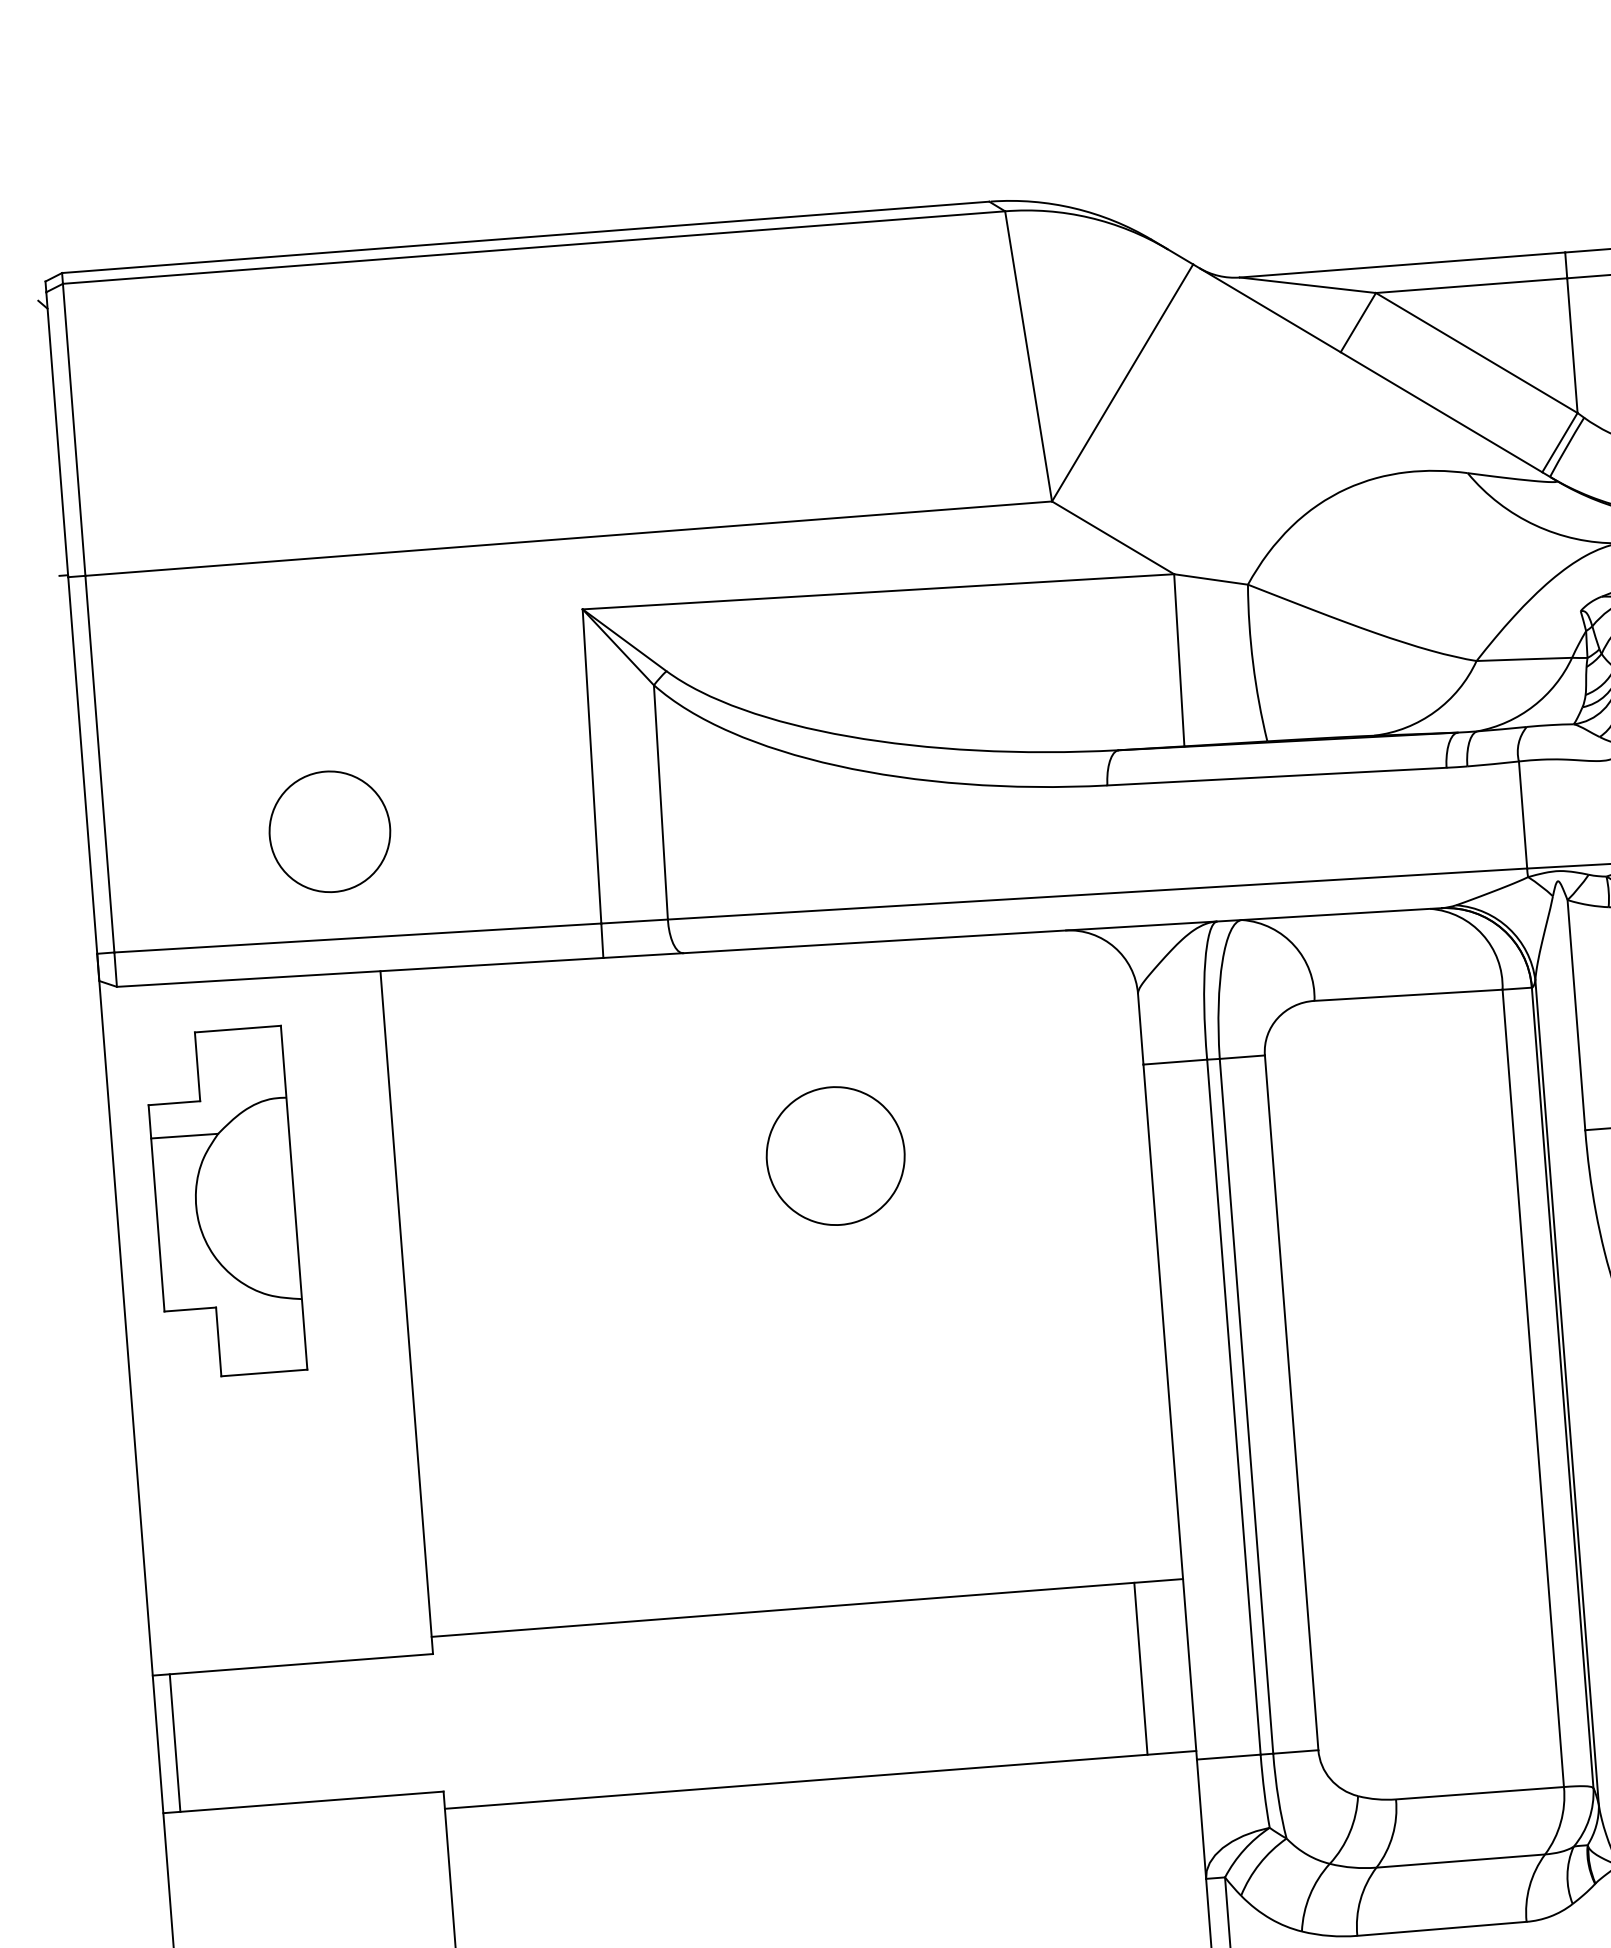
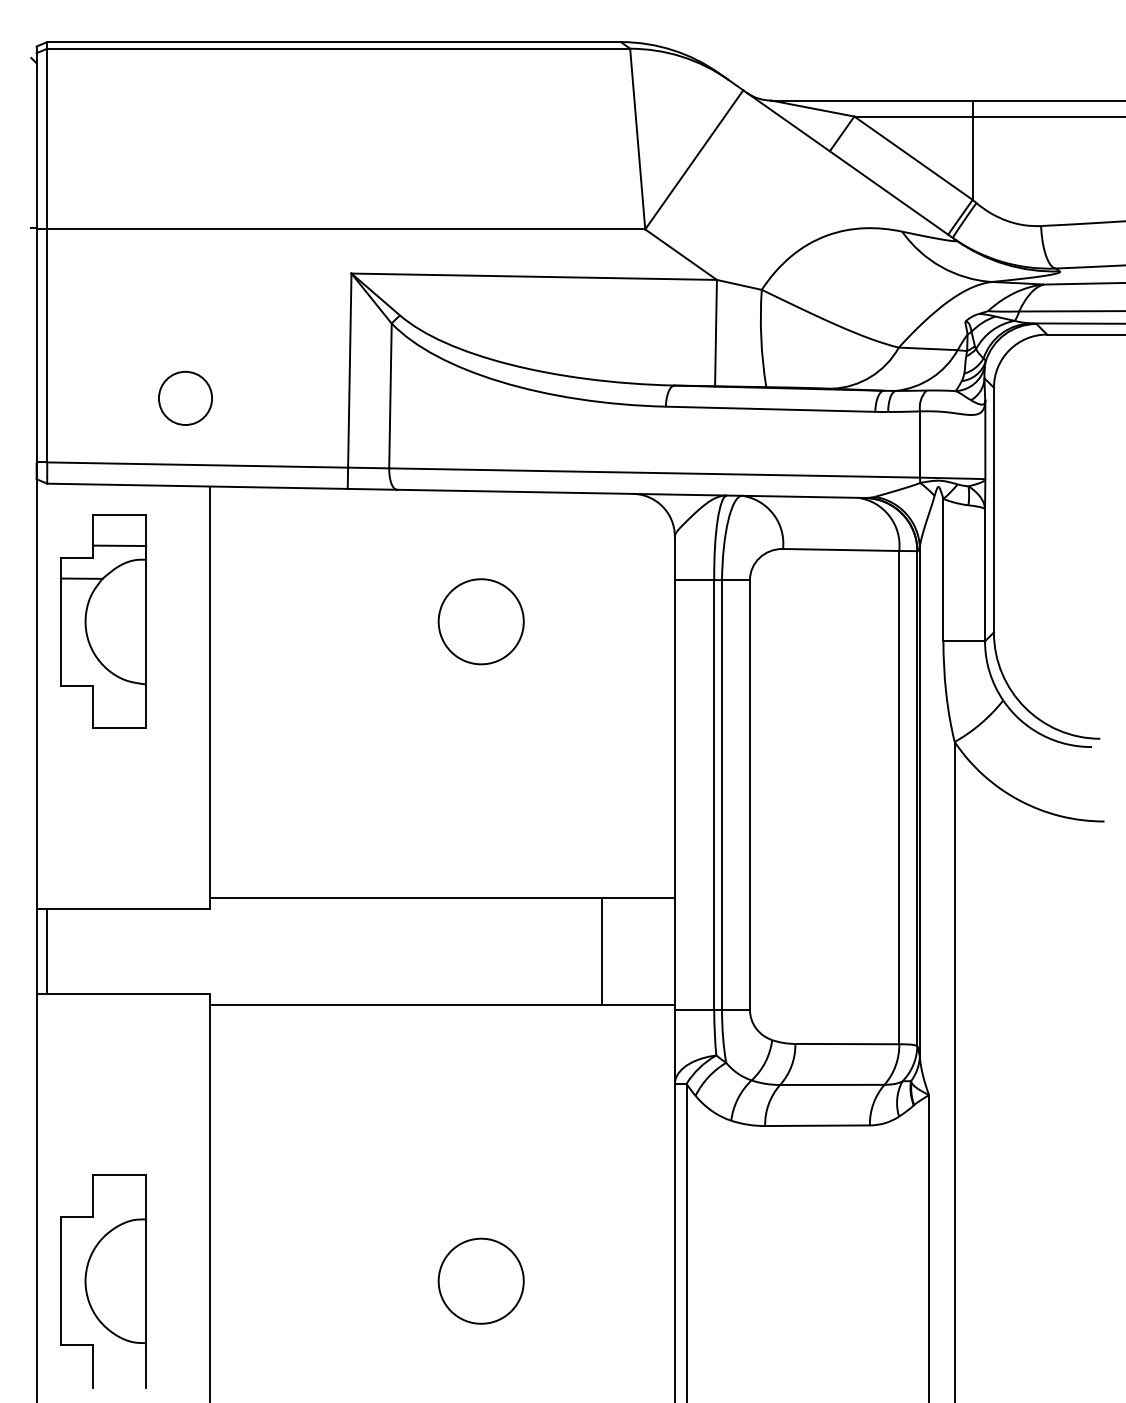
circle: (329, 831) -> (185, 398), size x0.71
line: (241, 1077) -> (119, 545), added
line: (1140, 1668) -> (601, 951), moved

